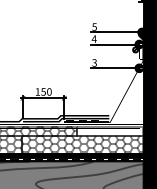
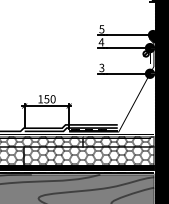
hatch: (110, 130) -> (118, 140), added

